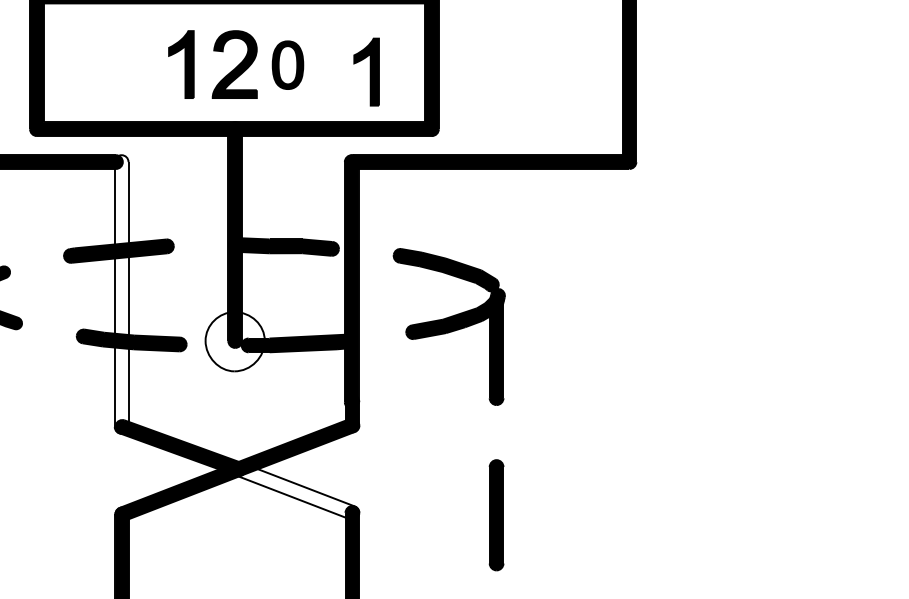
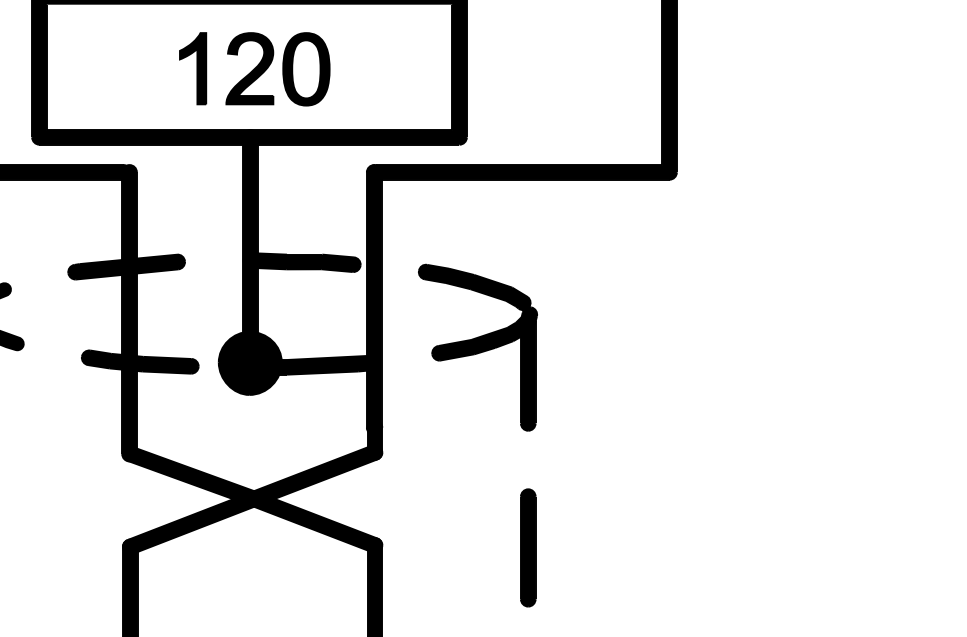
part: (288, 65) -> (306, 69), size x1.43
part: (367, 71) -> (390, 76), removed
fill: (121, 294) -> (129, 313), added
fill: (234, 340) -> (249, 362), added
fill: (295, 490) -> (314, 521), added

